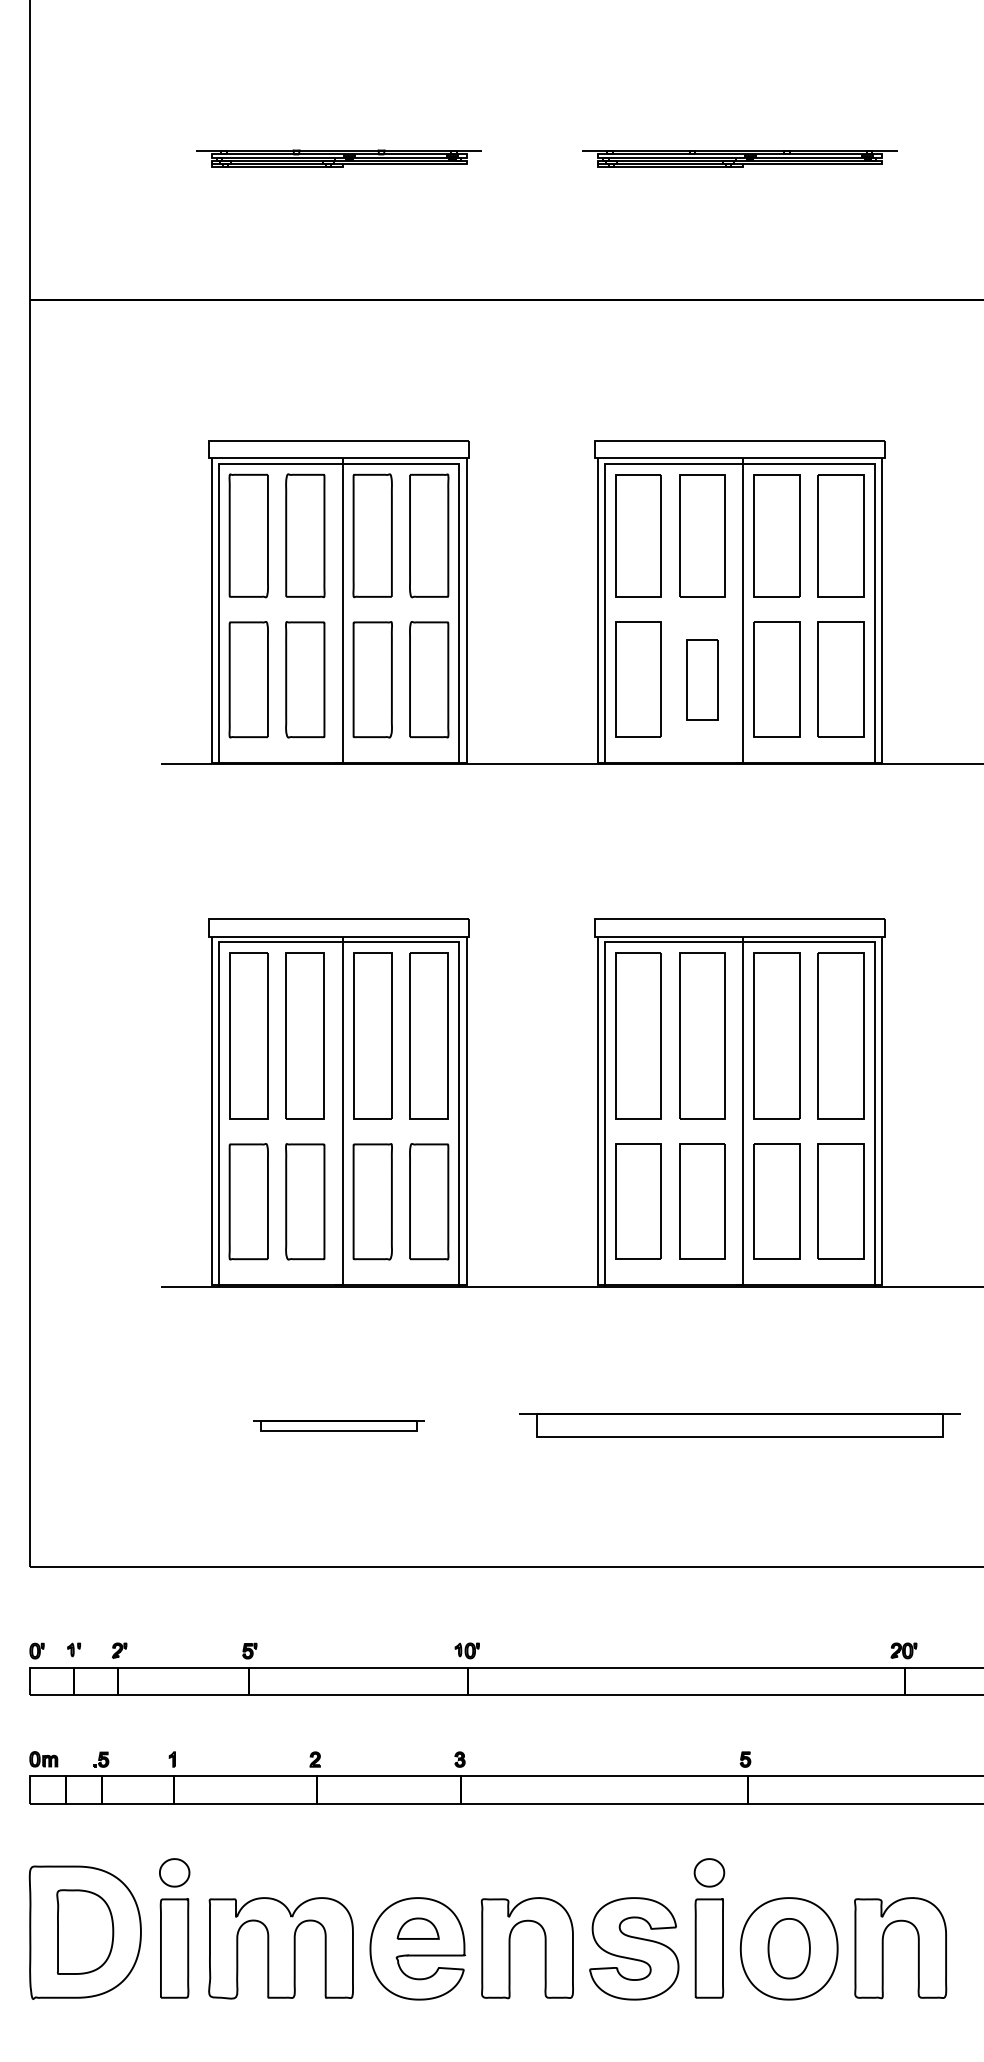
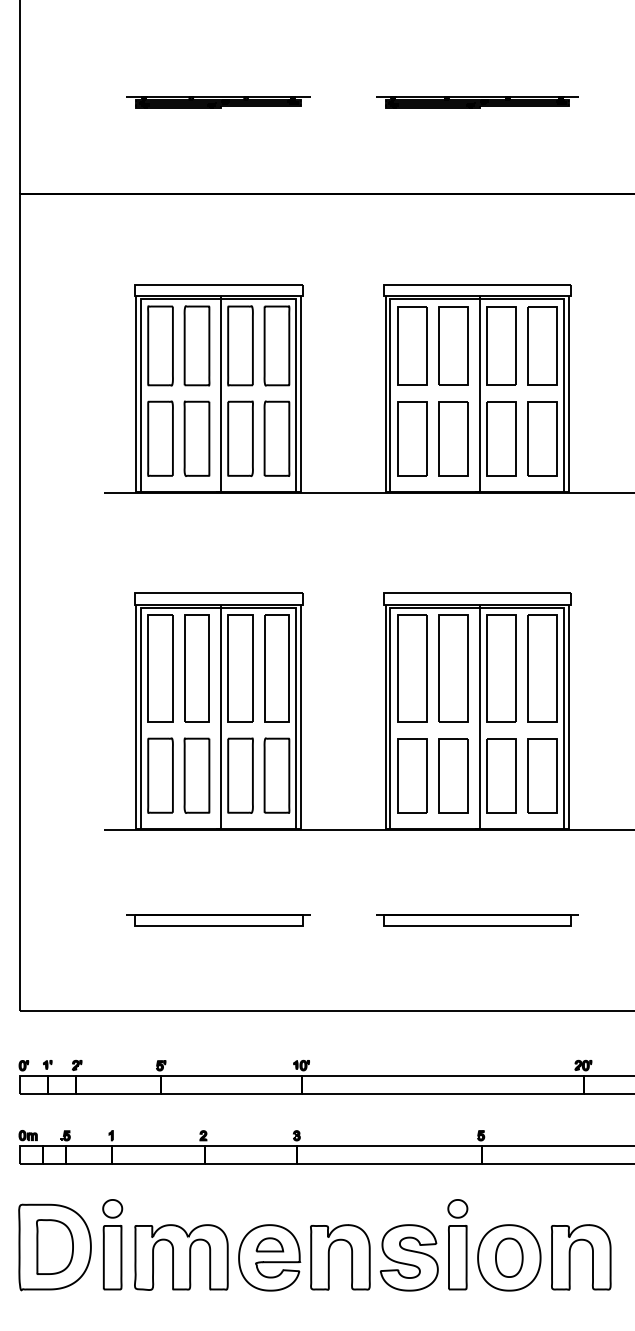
part: (702, 679) -> (453, 438), size x1.43
part: (338, 1426) -> (218, 920), size x1.67
part: (739, 1426) -> (477, 920), size x0.71

